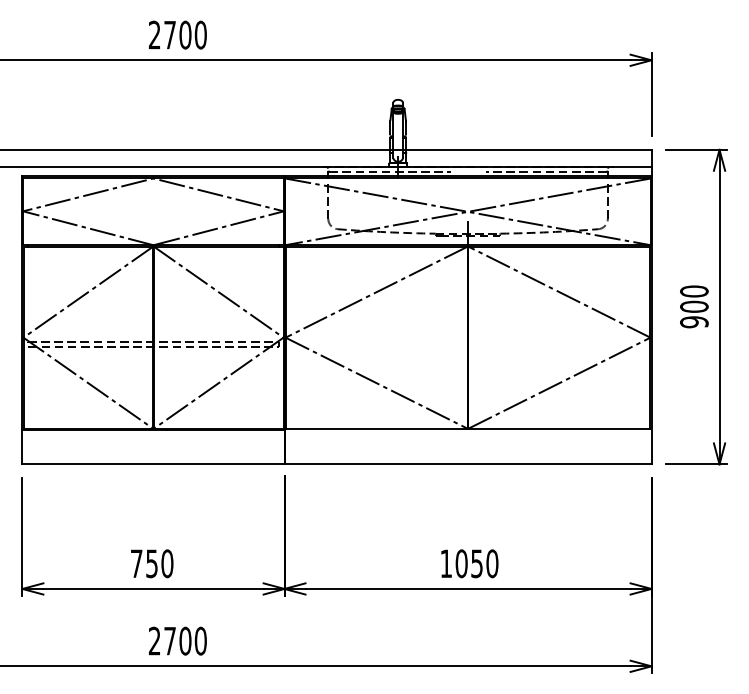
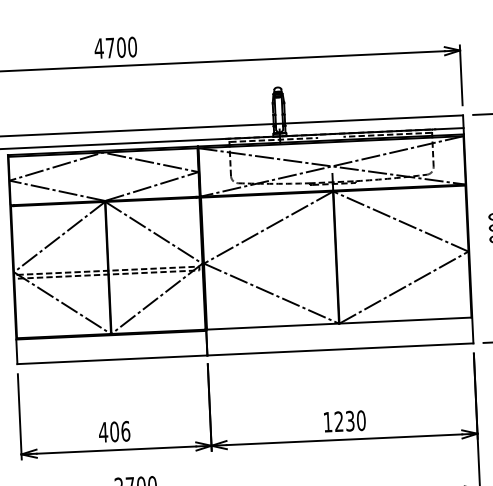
text: (154, 34) -> (98, 48), 2700 -> 4700
text: (151, 563) -> (114, 431), 750 -> 406
text: (468, 563) -> (344, 421), 1050 -> 1230

